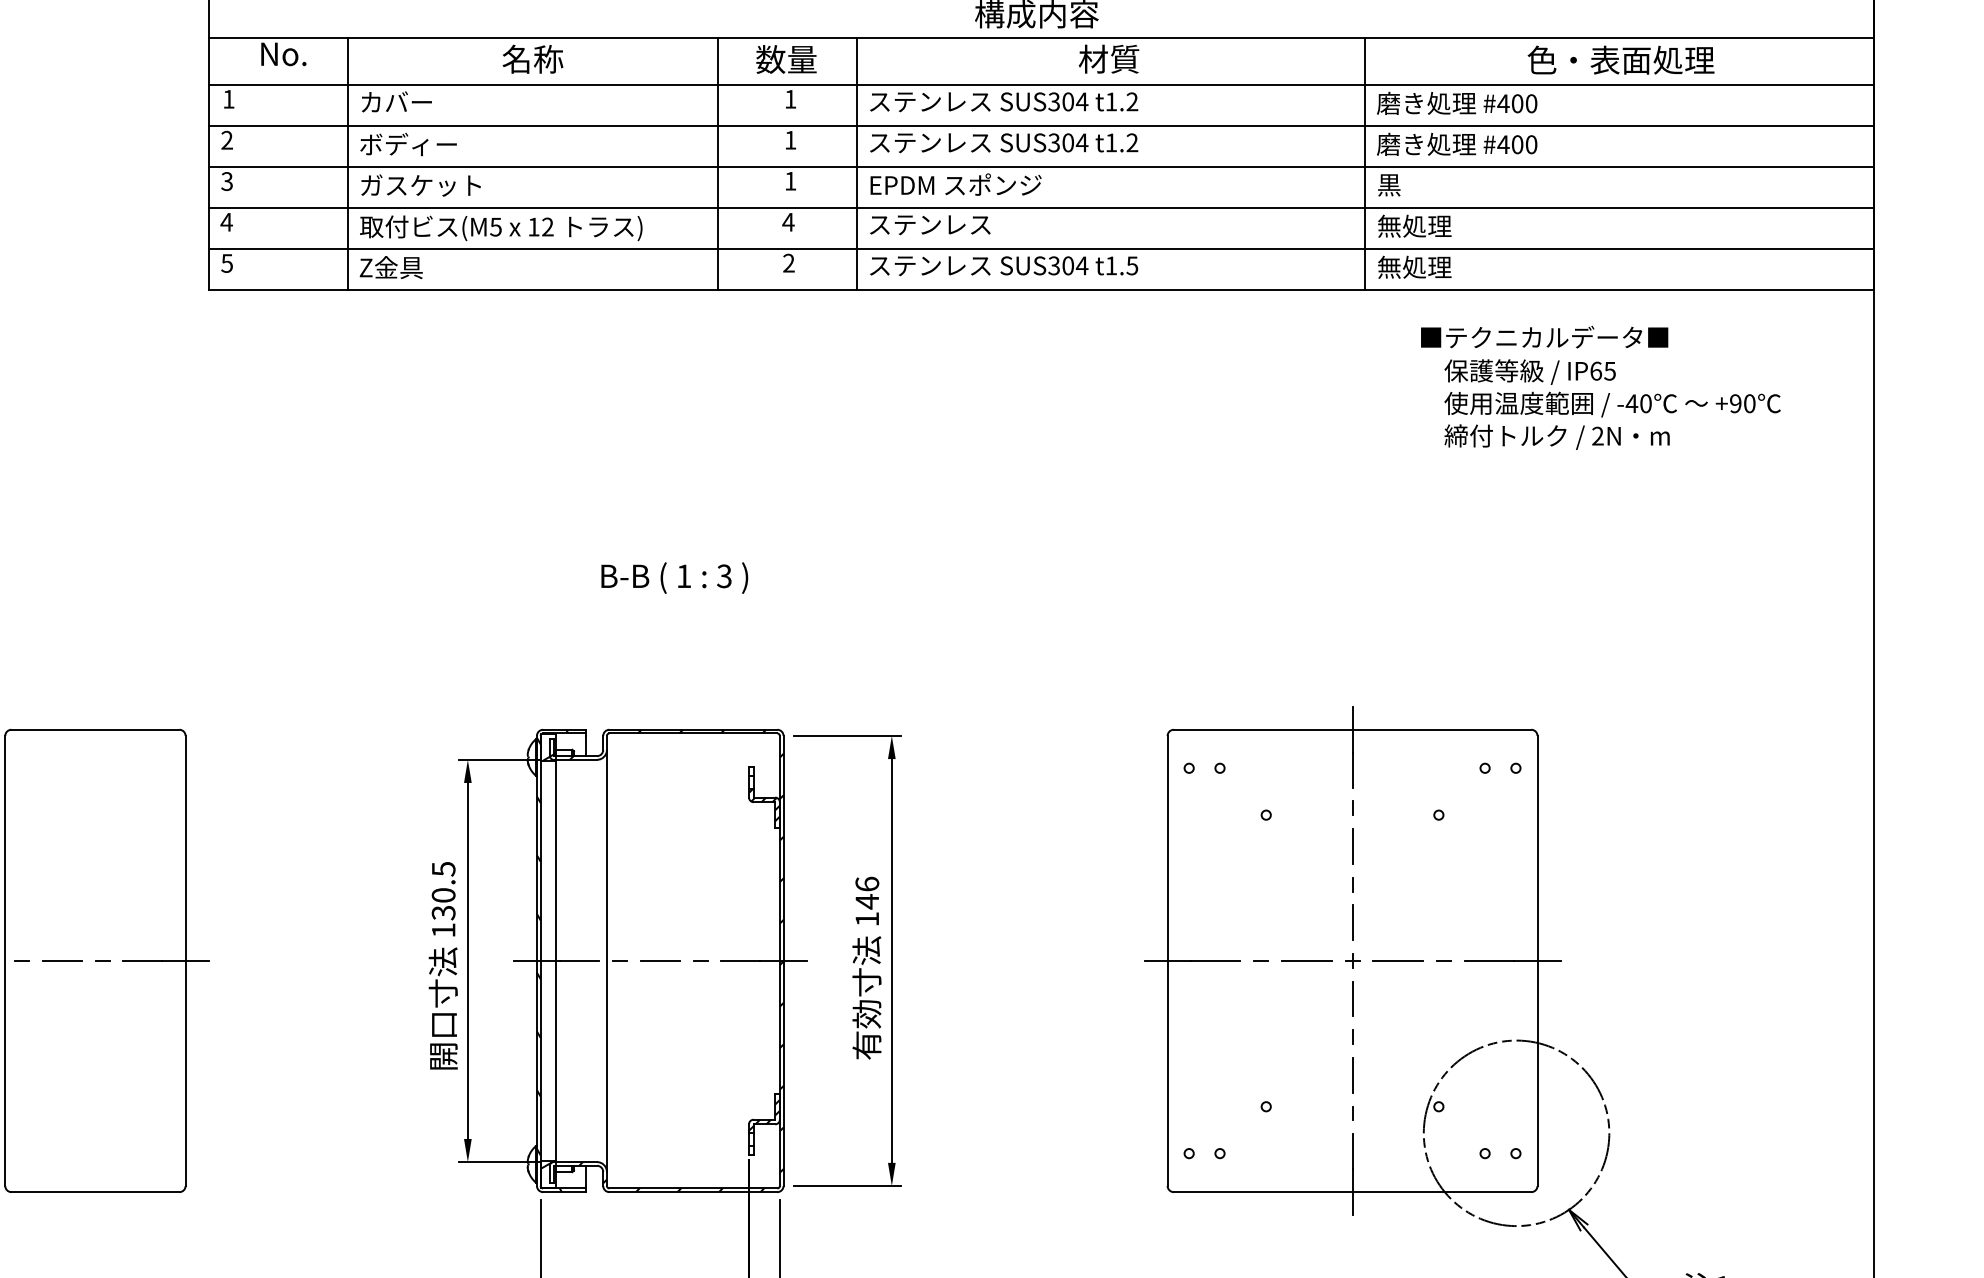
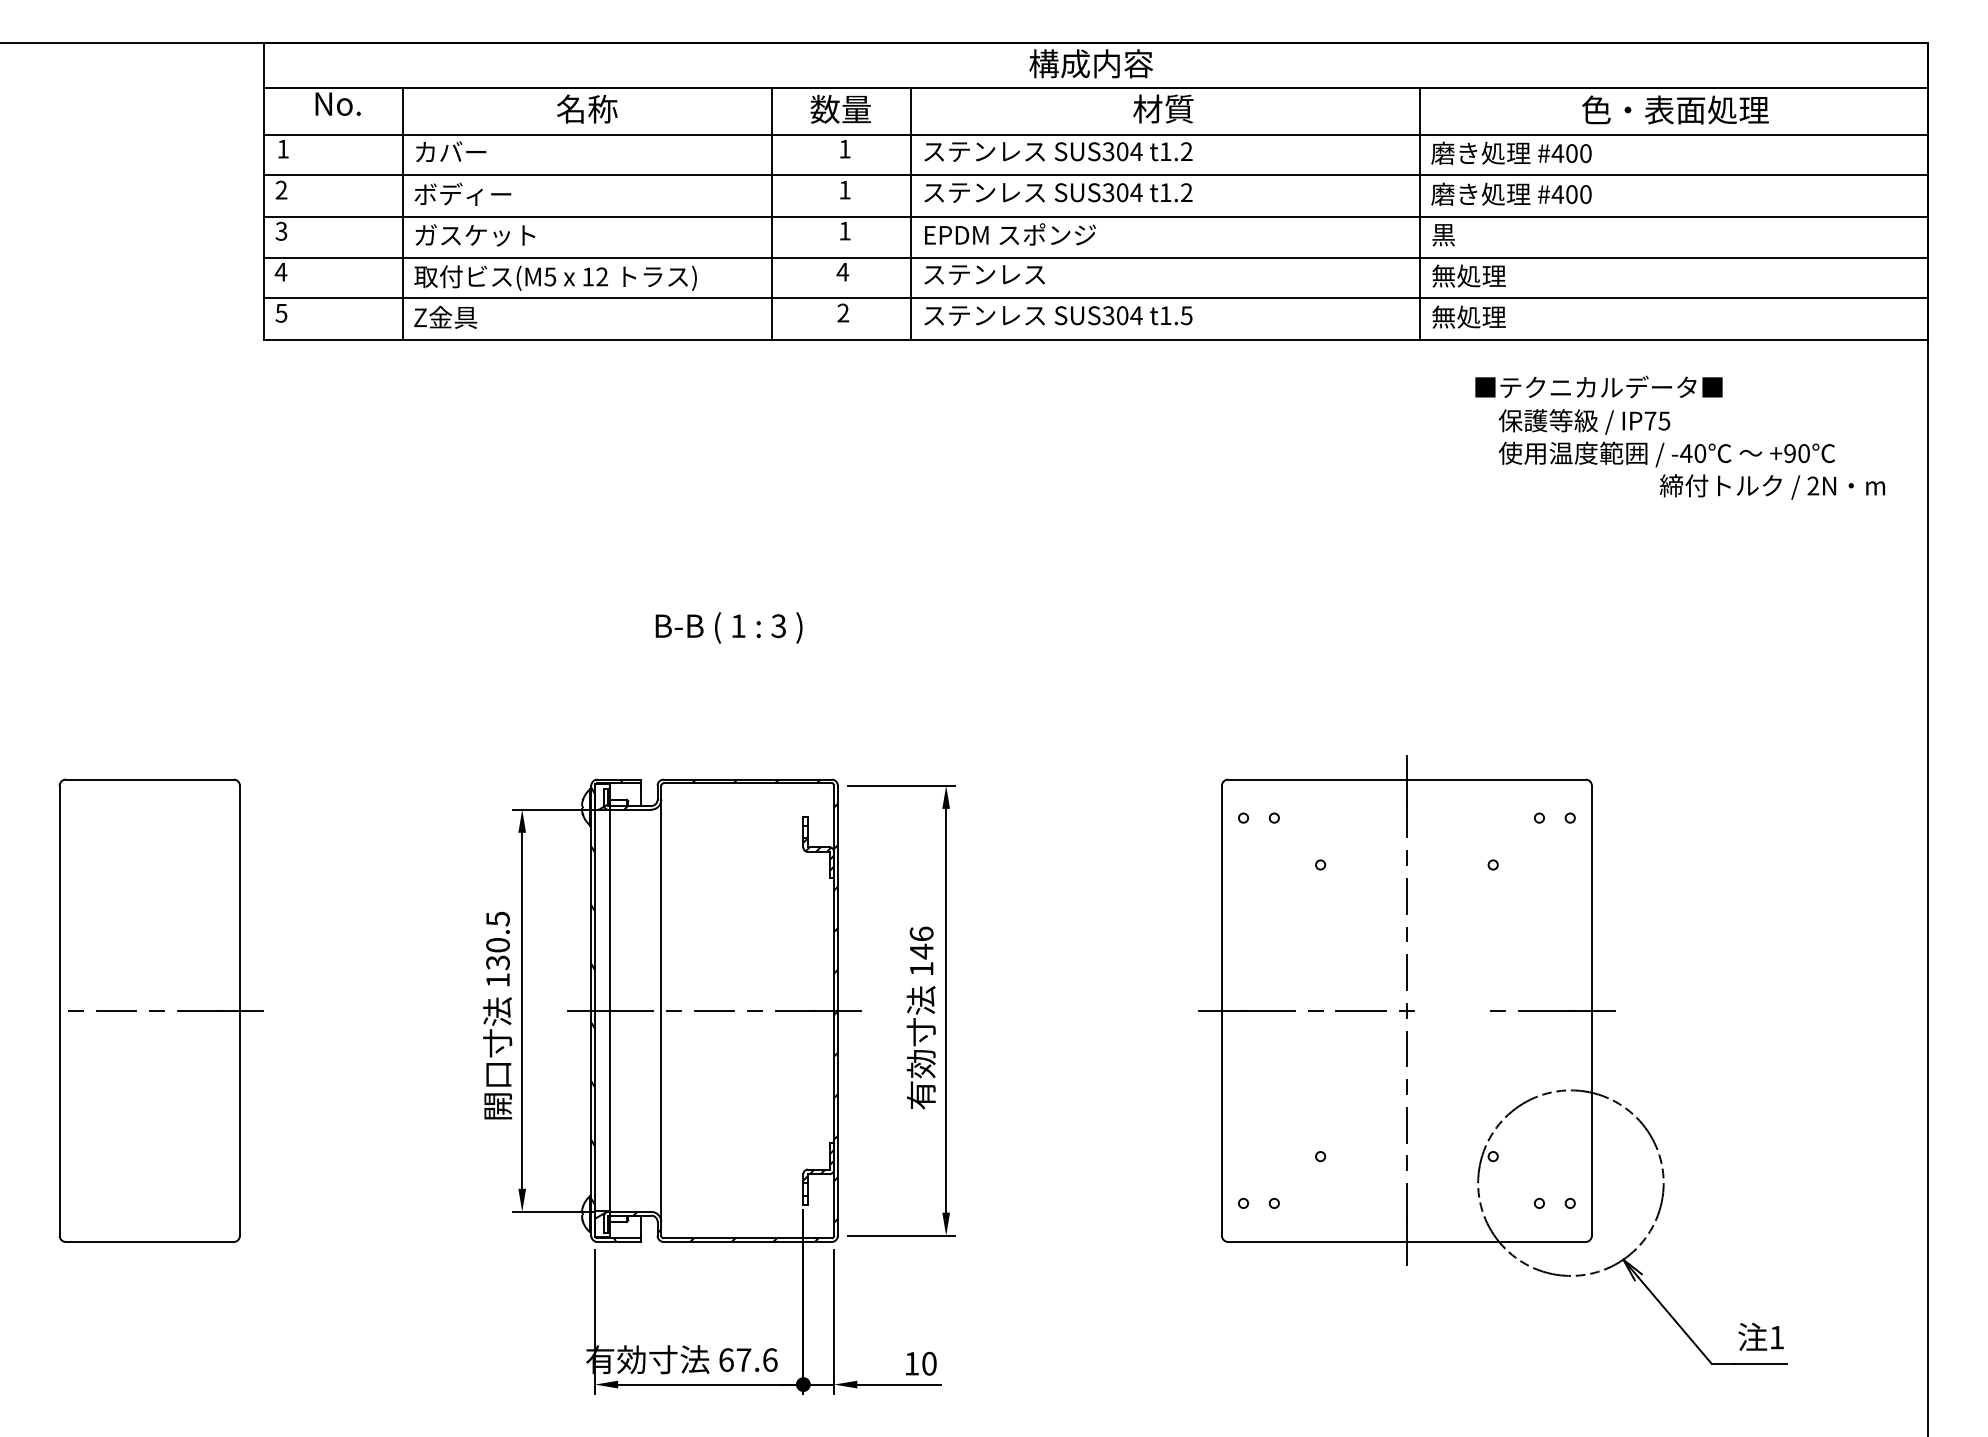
text: (1596, 370) -> (1650, 420), IP65 -> IP75
text: (1557, 436) -> (1772, 486), moved
line: (1398, 960) -> (1452, 1010), removed

